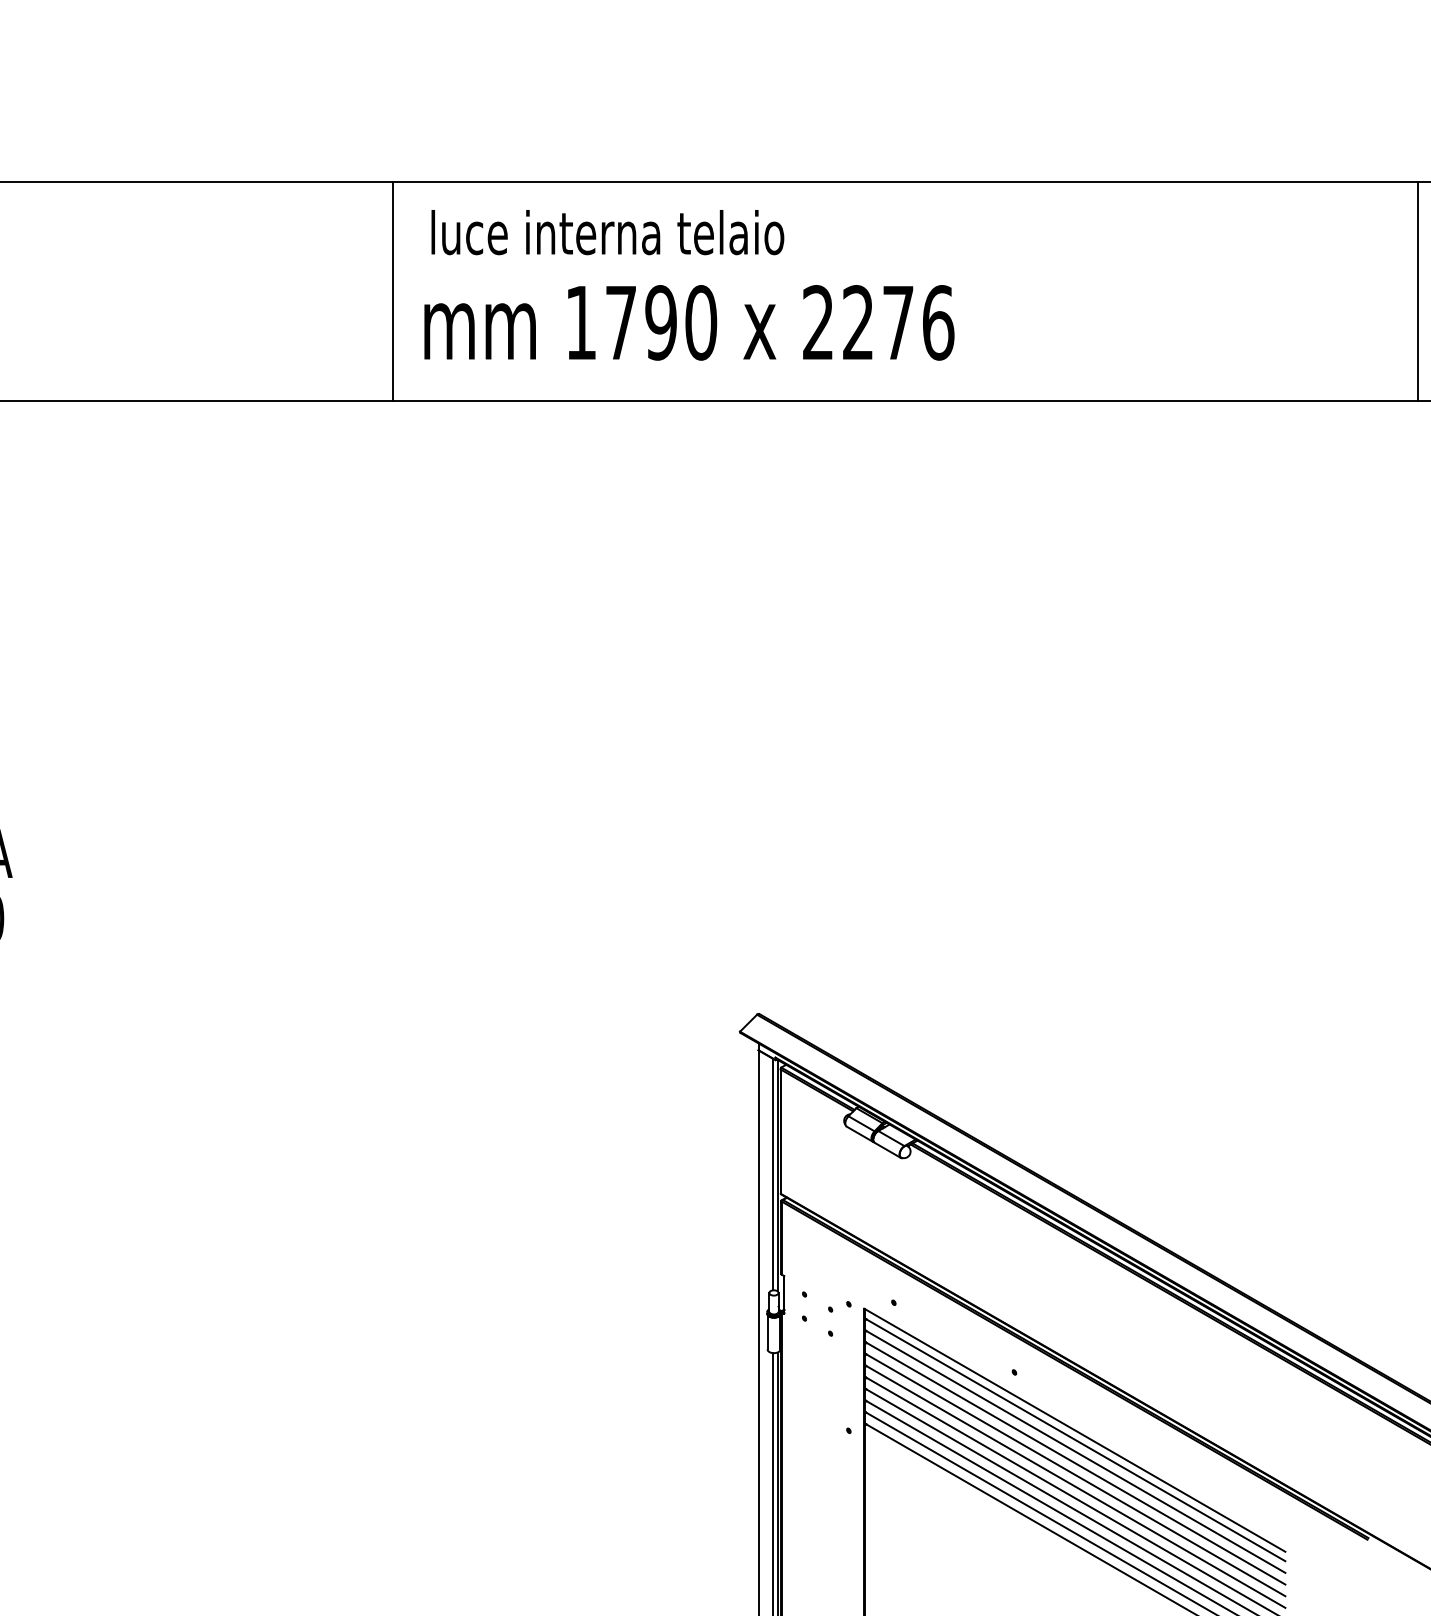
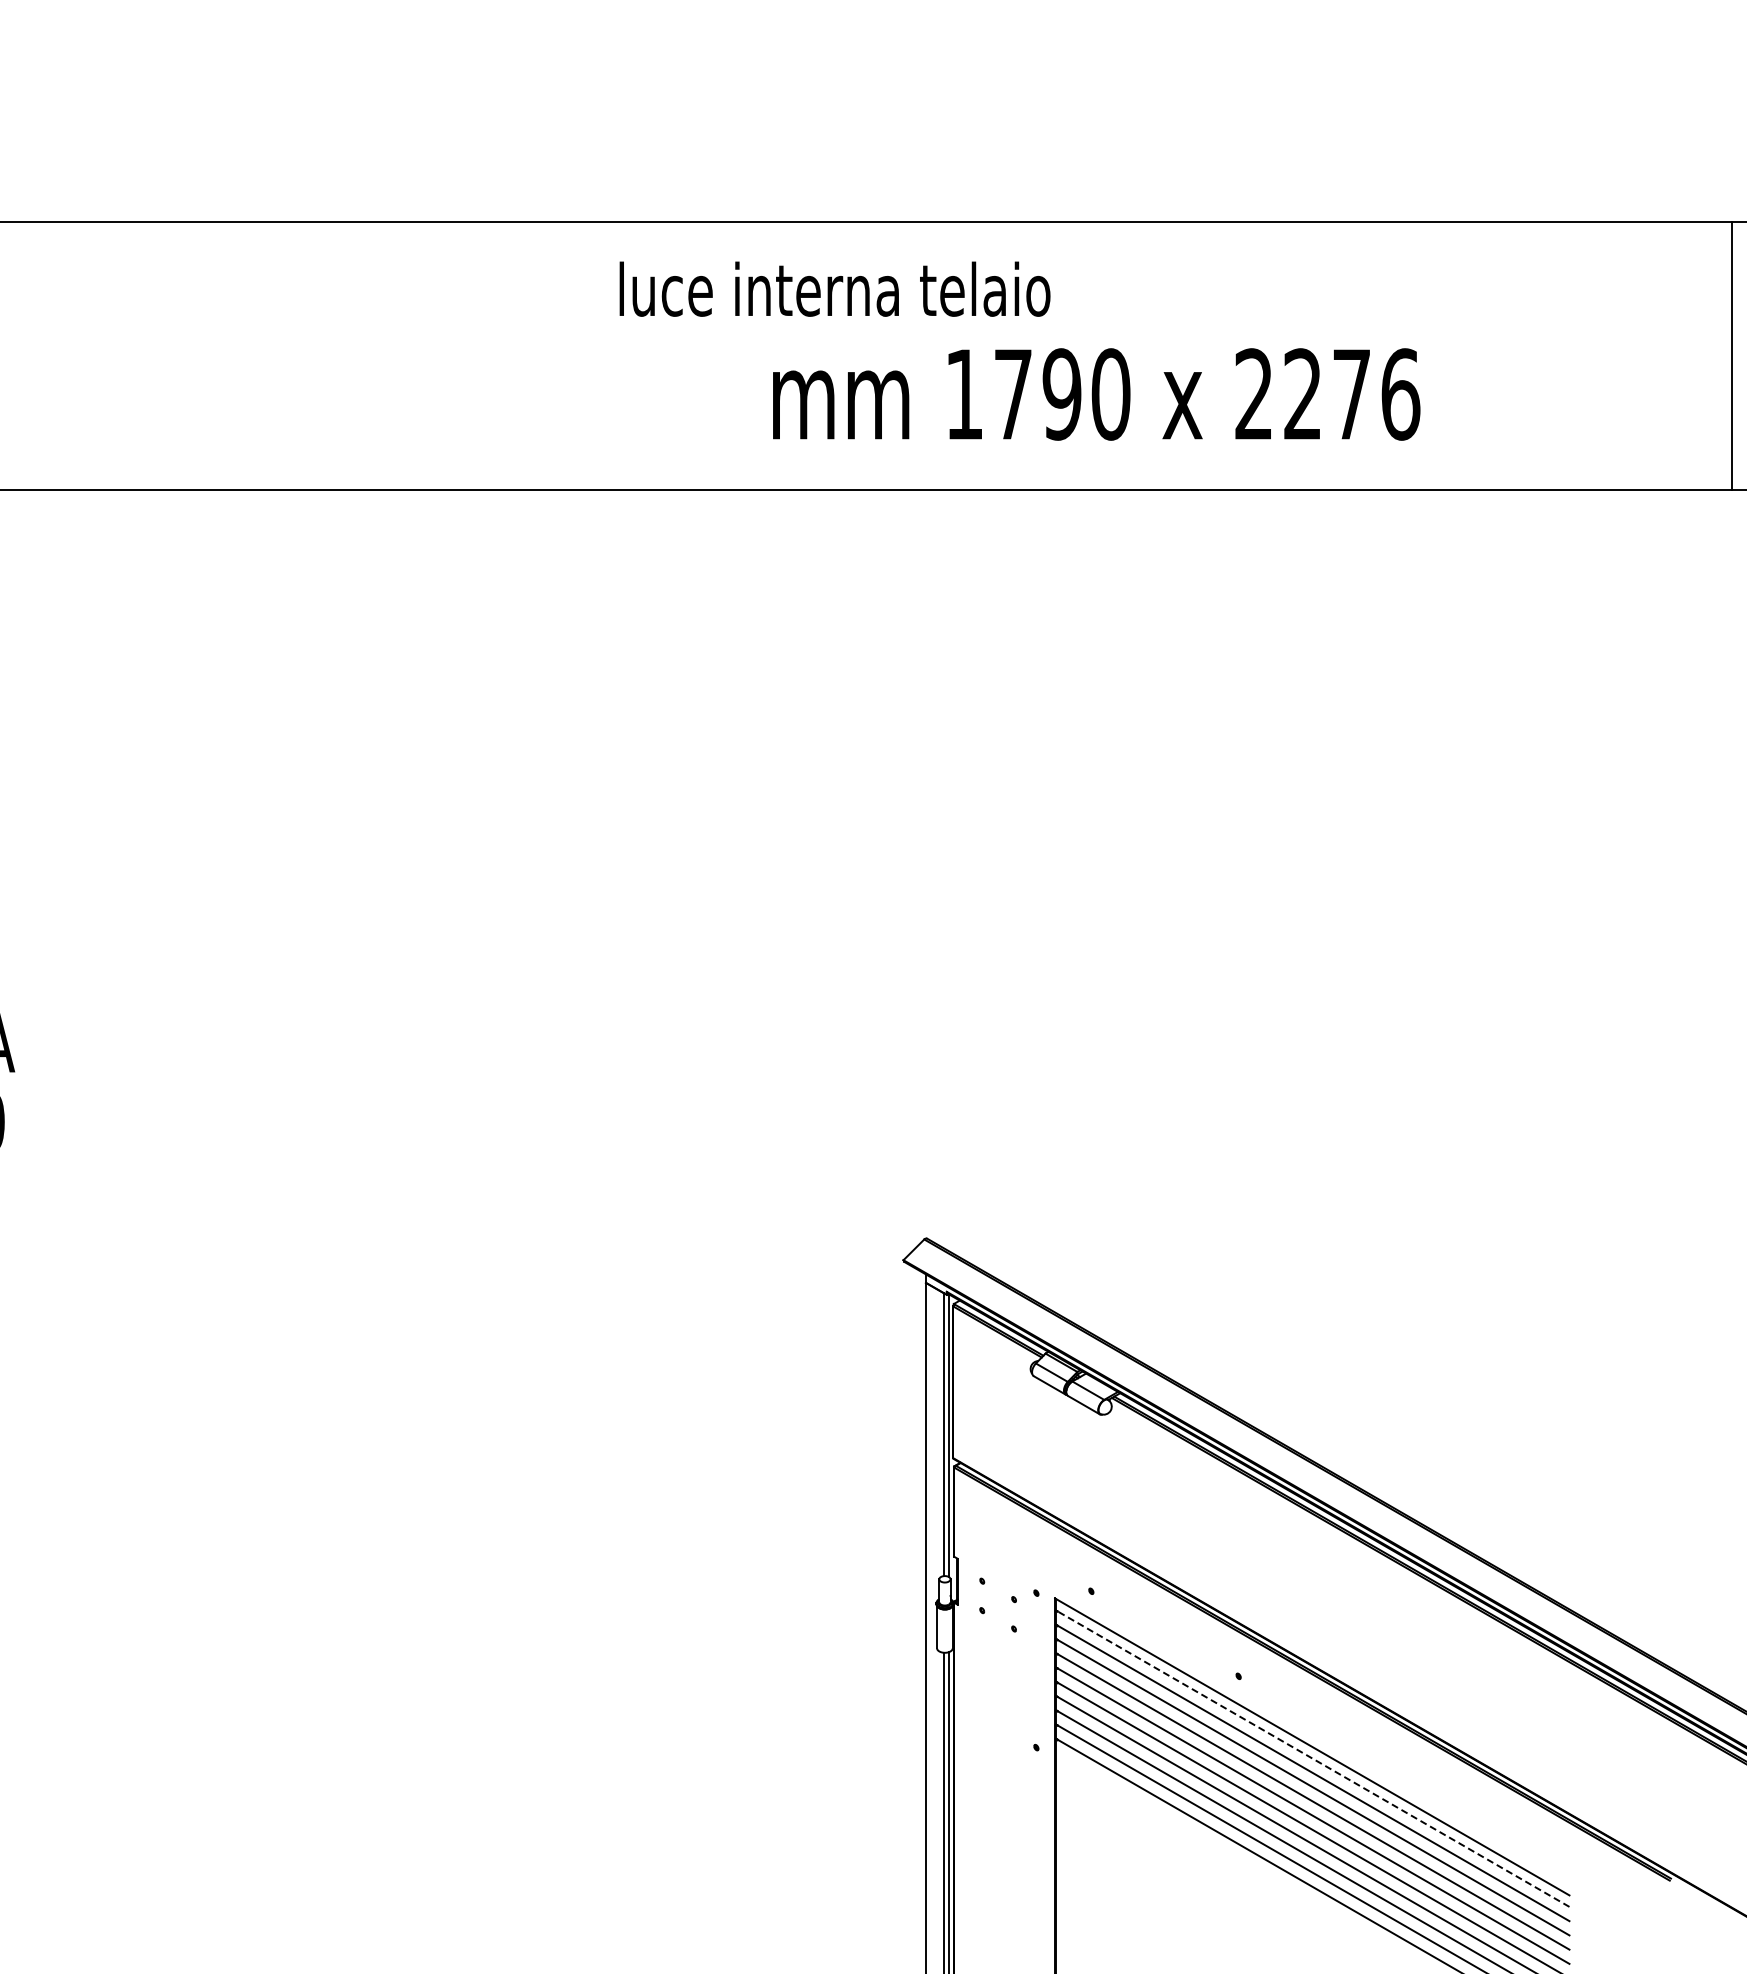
text: (607, 231) -> (834, 288), moved
line: (392, 290) -> (479, 355), removed
text: (689, 322) -> (1096, 394), moved
line: (1074, 1439) -> (1312, 1758), solid -> dashed

